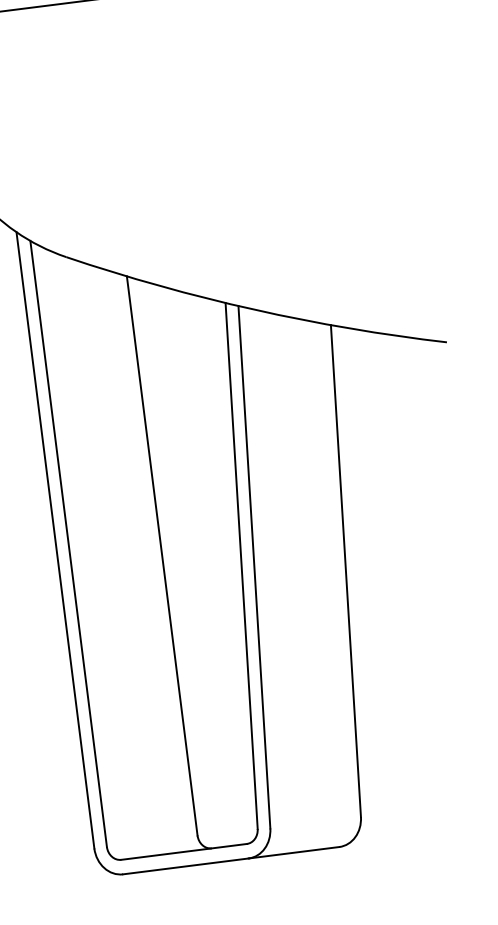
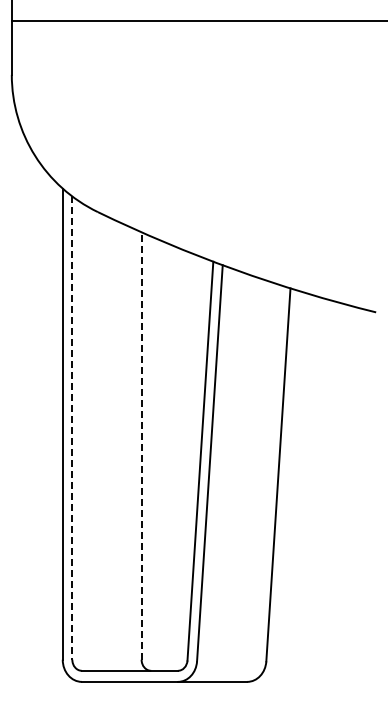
line: (68, 544) -> (72, 428), solid -> dashed
line: (162, 556) -> (141, 446), solid -> dashed

